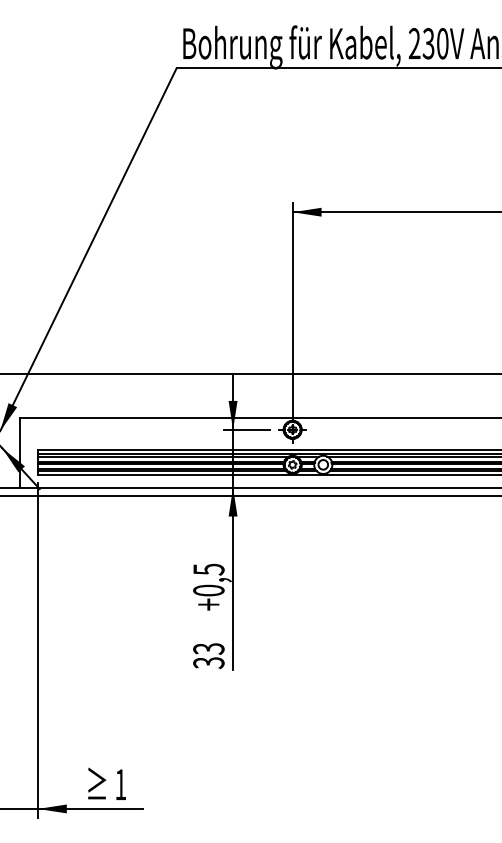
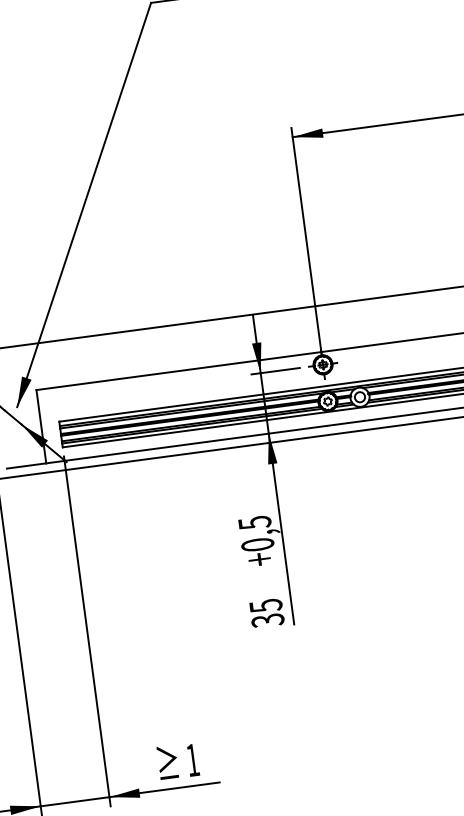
text: (208, 648) -> (265, 605), 33 -> 35

